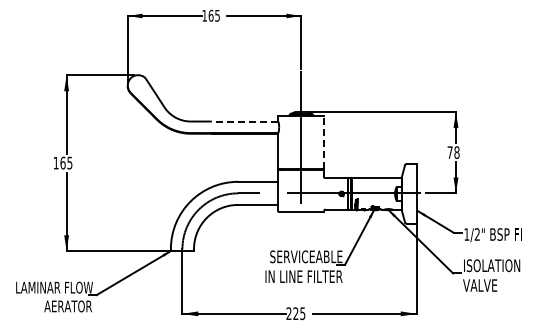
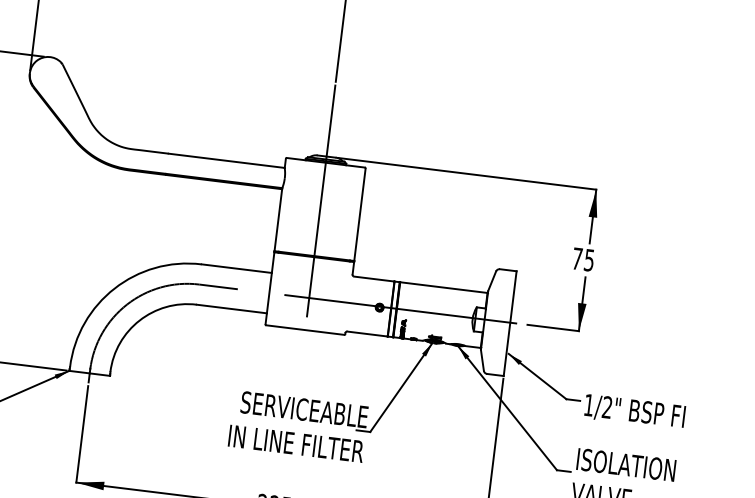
line: (244, 121) -> (225, 160), dashed -> solid
line: (324, 142) -> (360, 214), dashed -> solid
text: (456, 152) -> (588, 260), 78 -> 75

